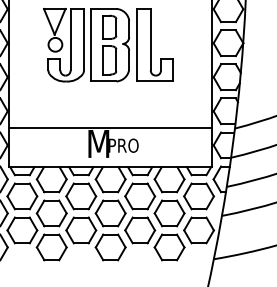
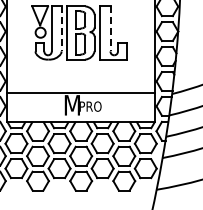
line: (83, 40) -> (61, 29), solid -> dashed
line: (150, 40) -> (110, 29), solid -> dashed

